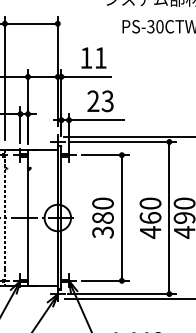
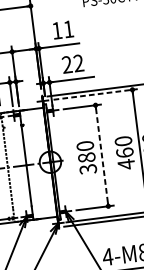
text: (107, 101) -> (78, 63), 23 -> 22
line: (124, 141) -> (96, 93), solid -> dashed
line: (121, 218) -> (101, 156), solid -> dashed

